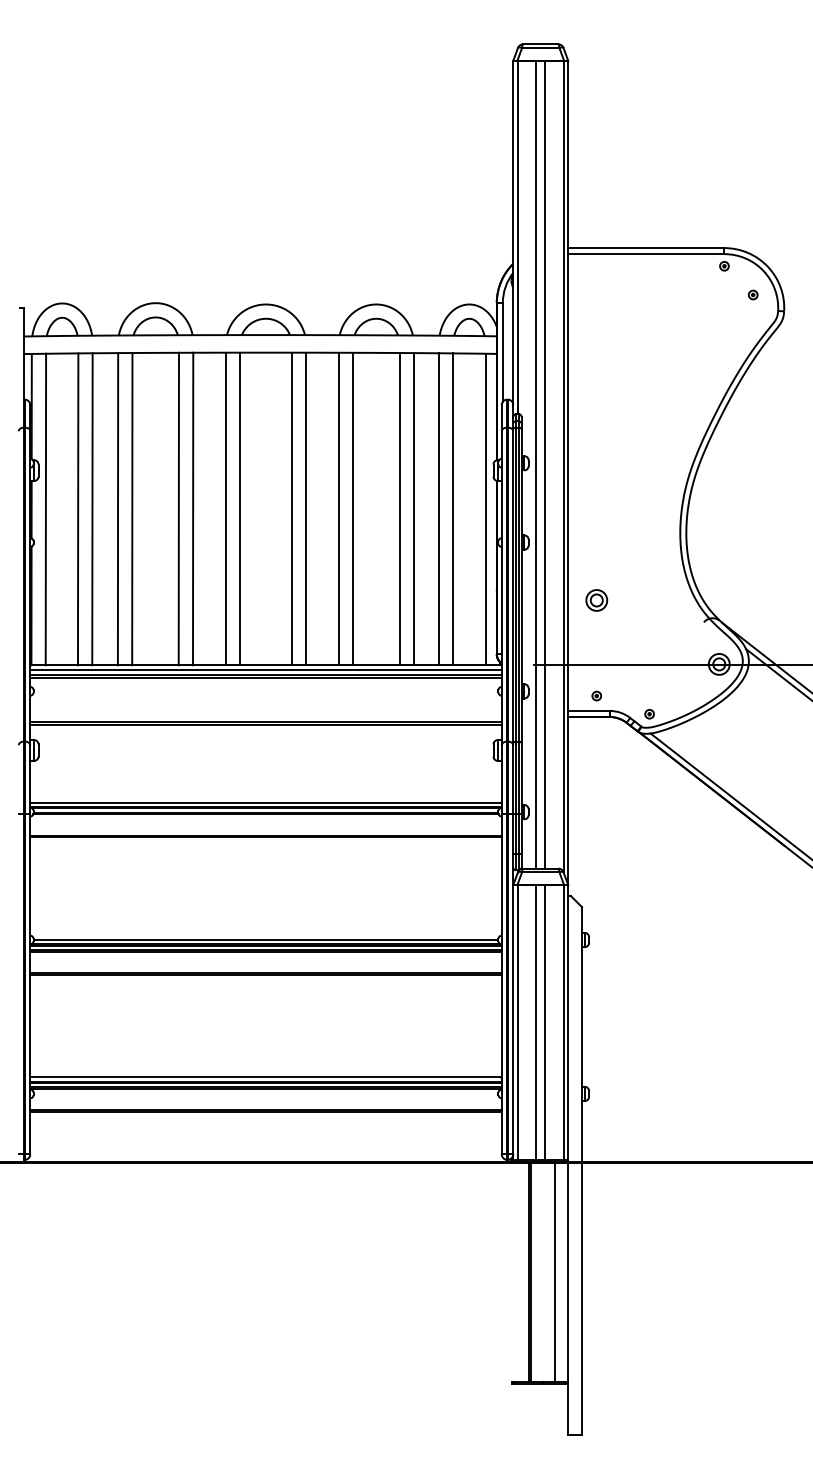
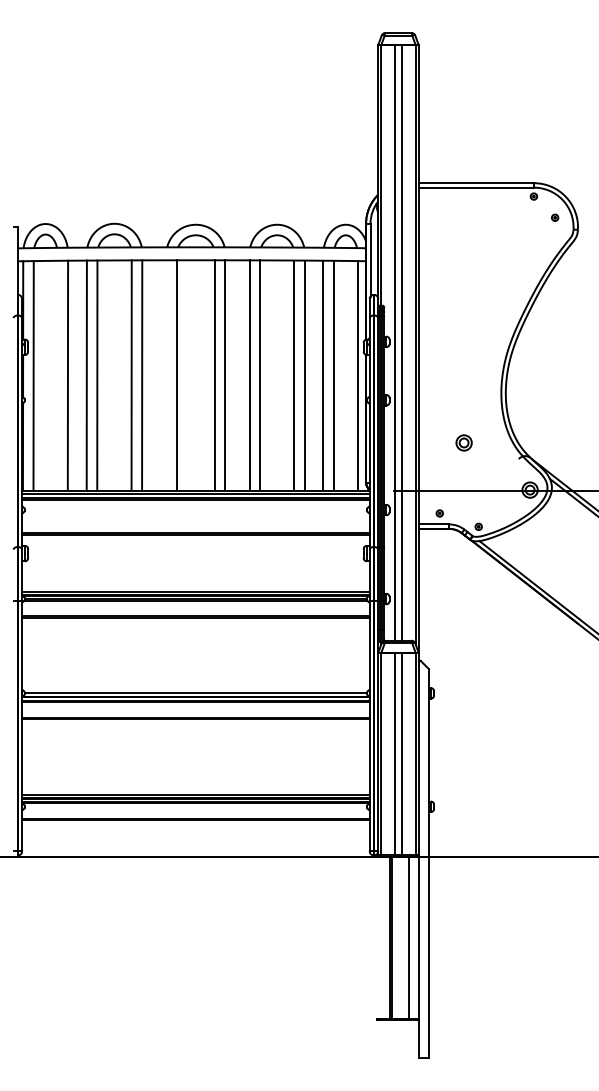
line: (225, 508) -> (166, 375), removed
line: (77, 509) -> (56, 375), removed
part: (596, 600) -> (463, 443), moved

